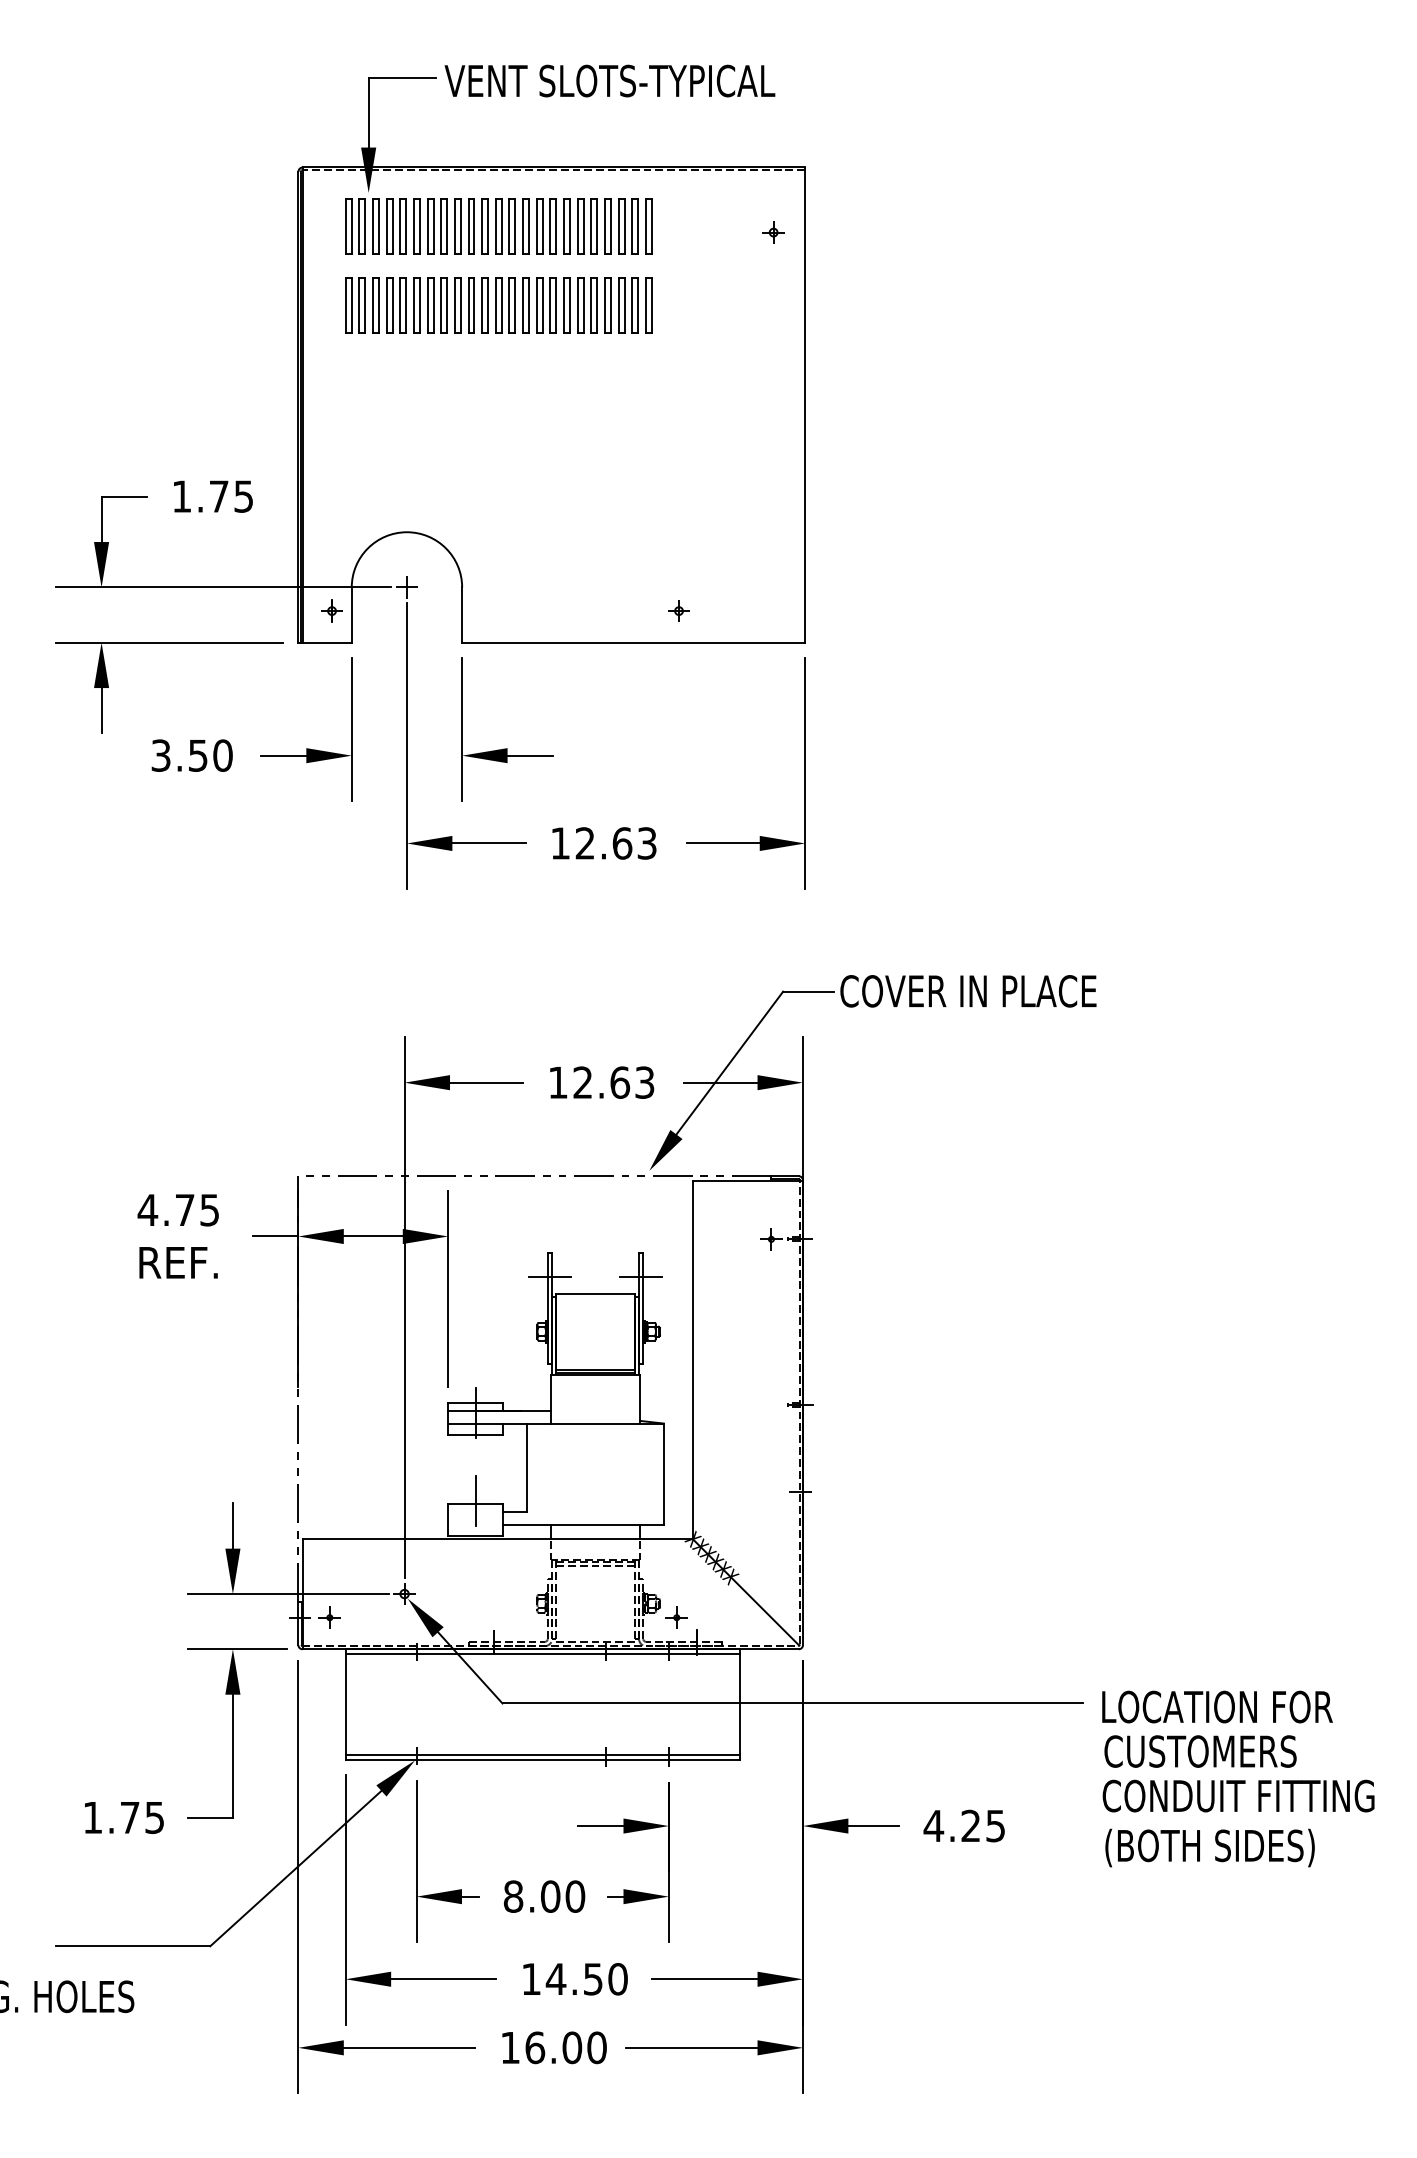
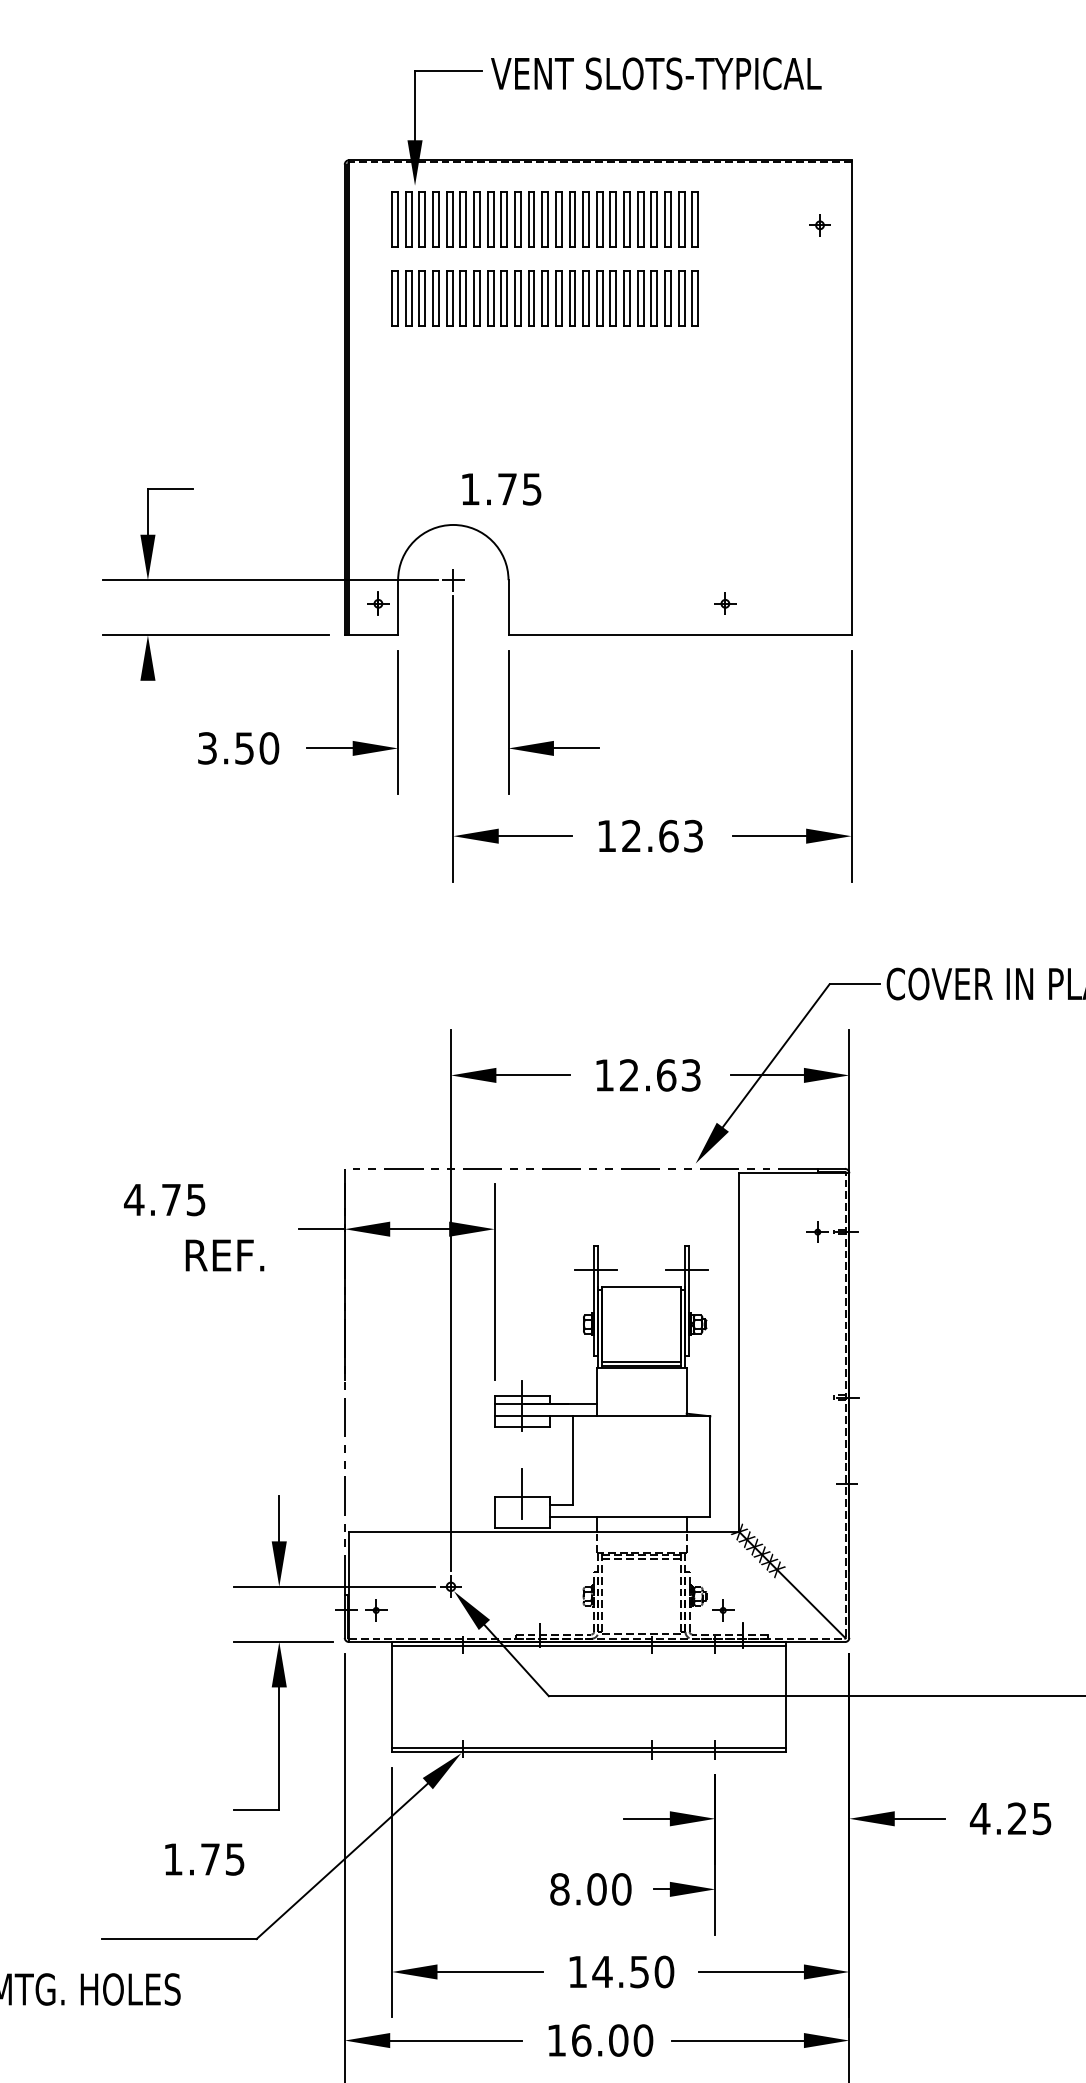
text: (213, 496) -> (501, 489), moved
line: (101, 710) -> (147, 703), removed
text: (177, 1210) -> (163, 1200), moved
text: (124, 1817) -> (204, 1859), moved
part: (451, 1890) -> (497, 1883), removed

